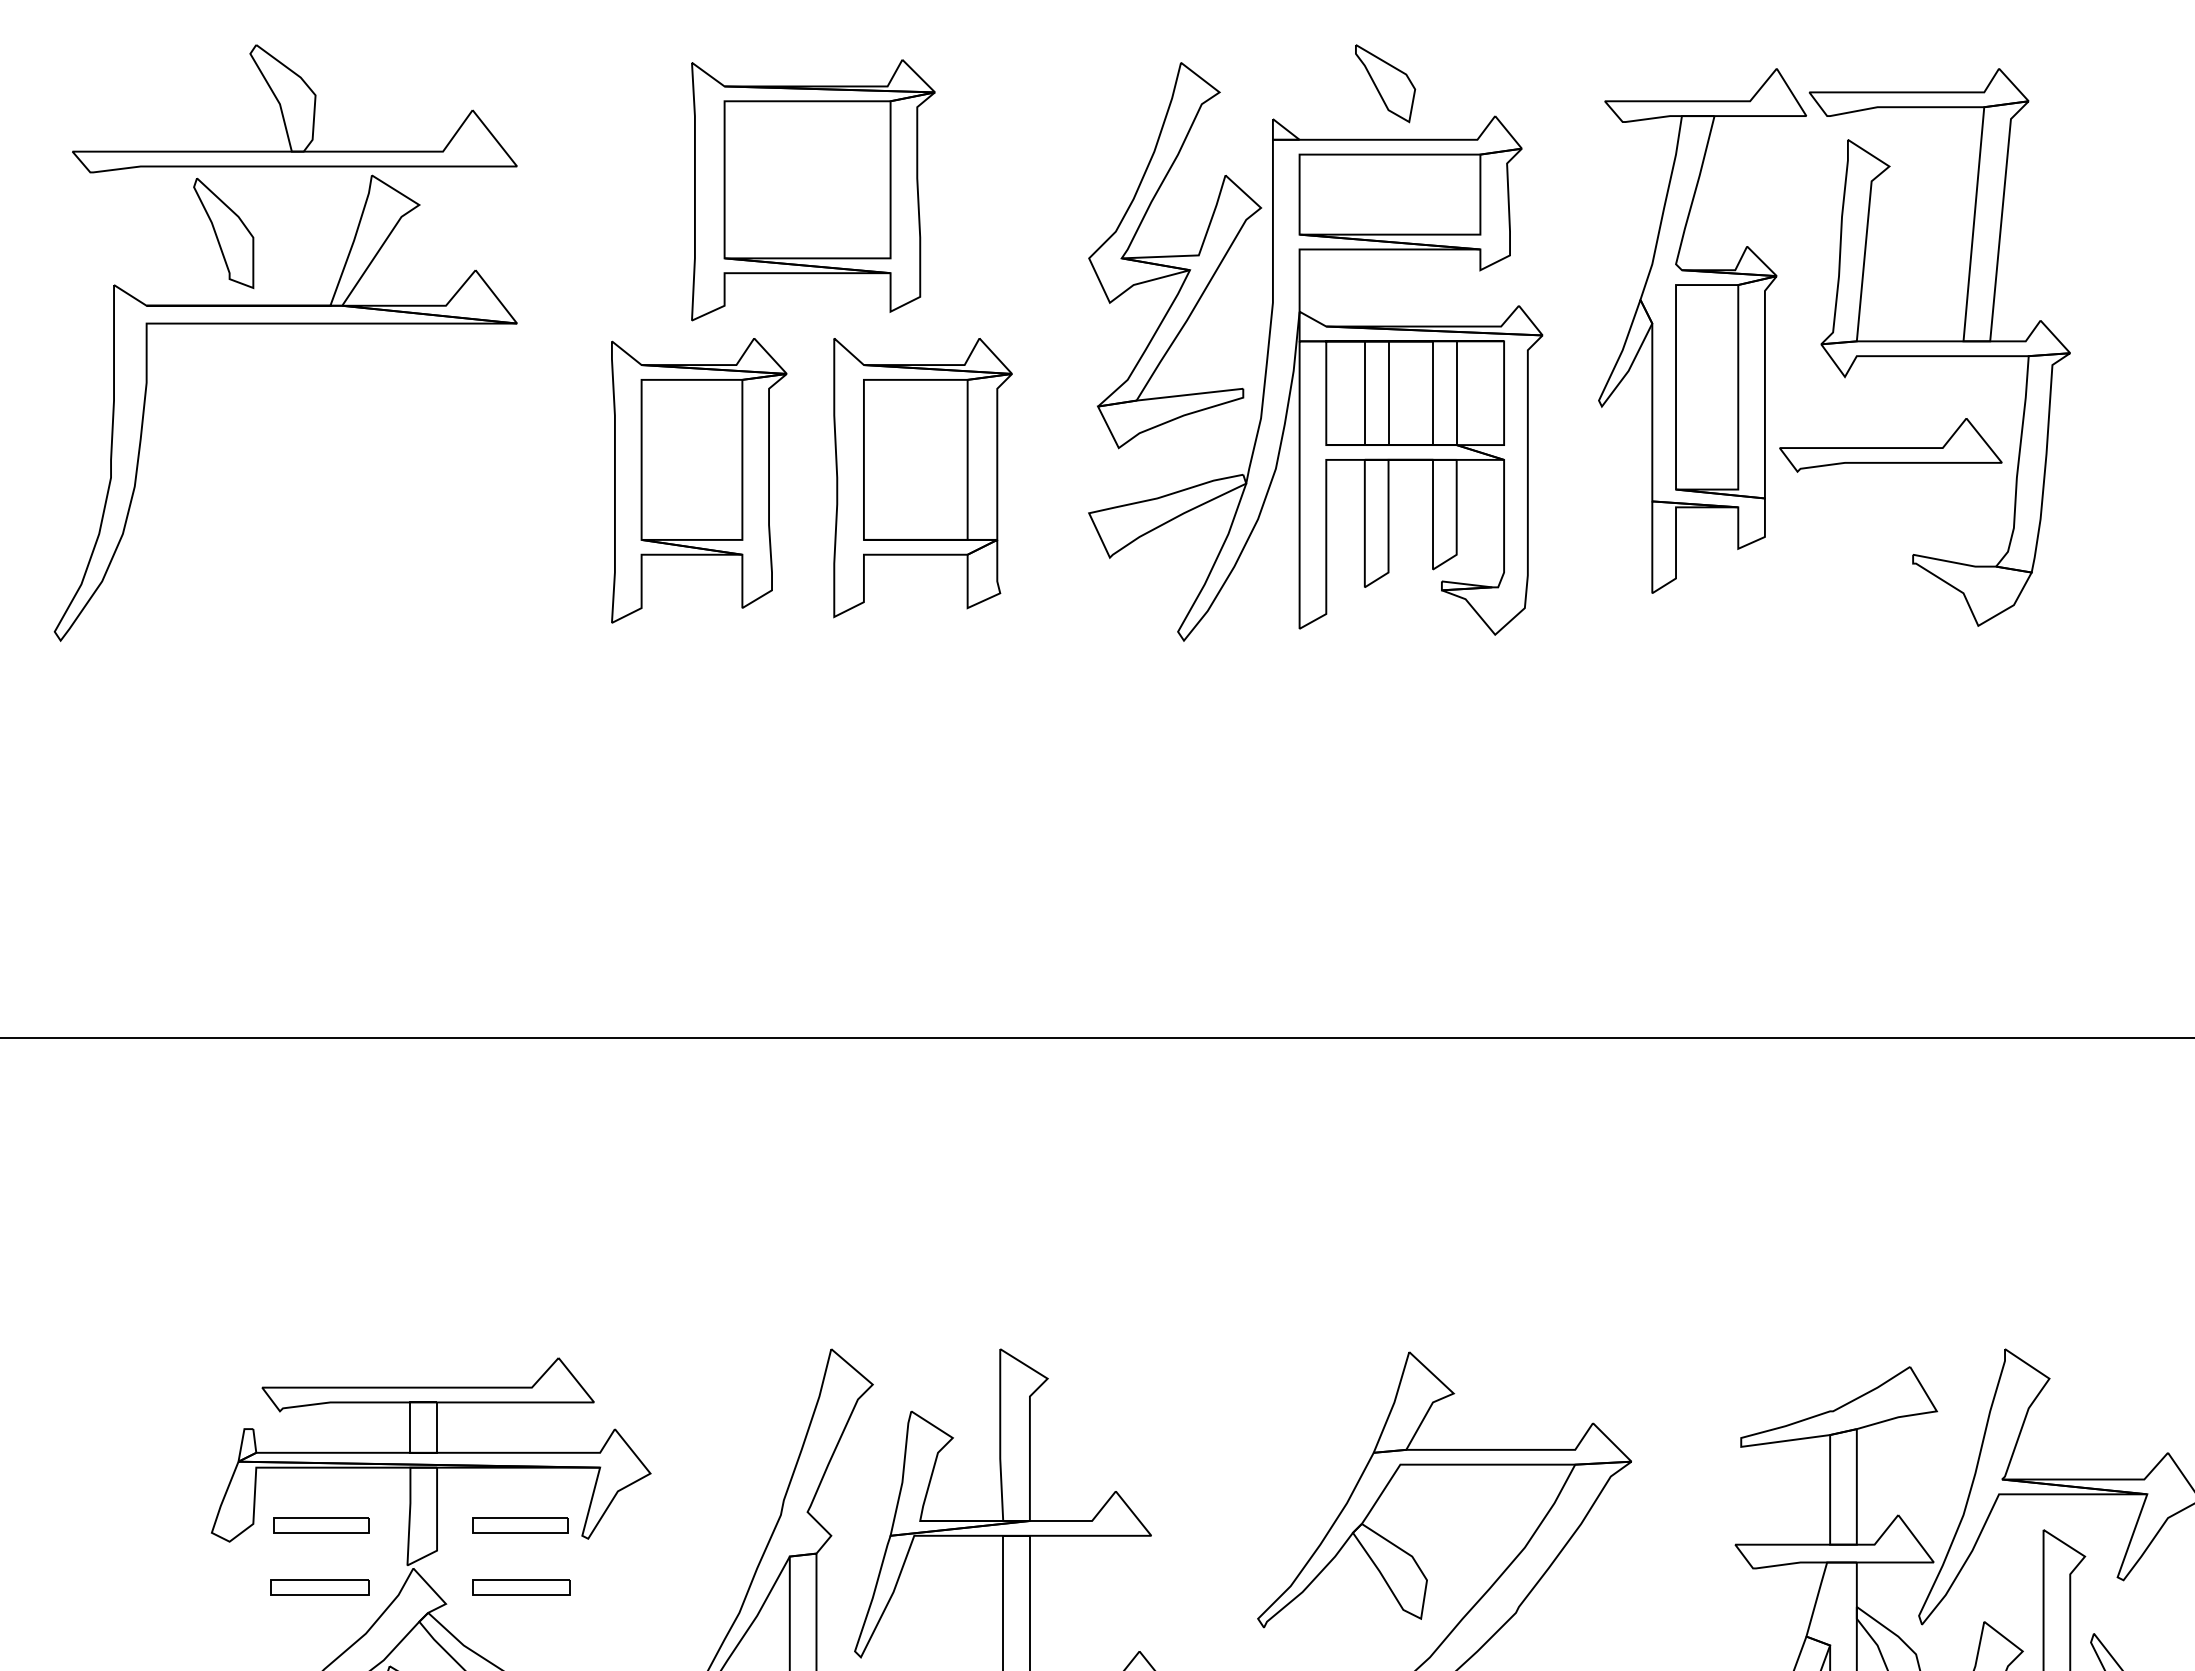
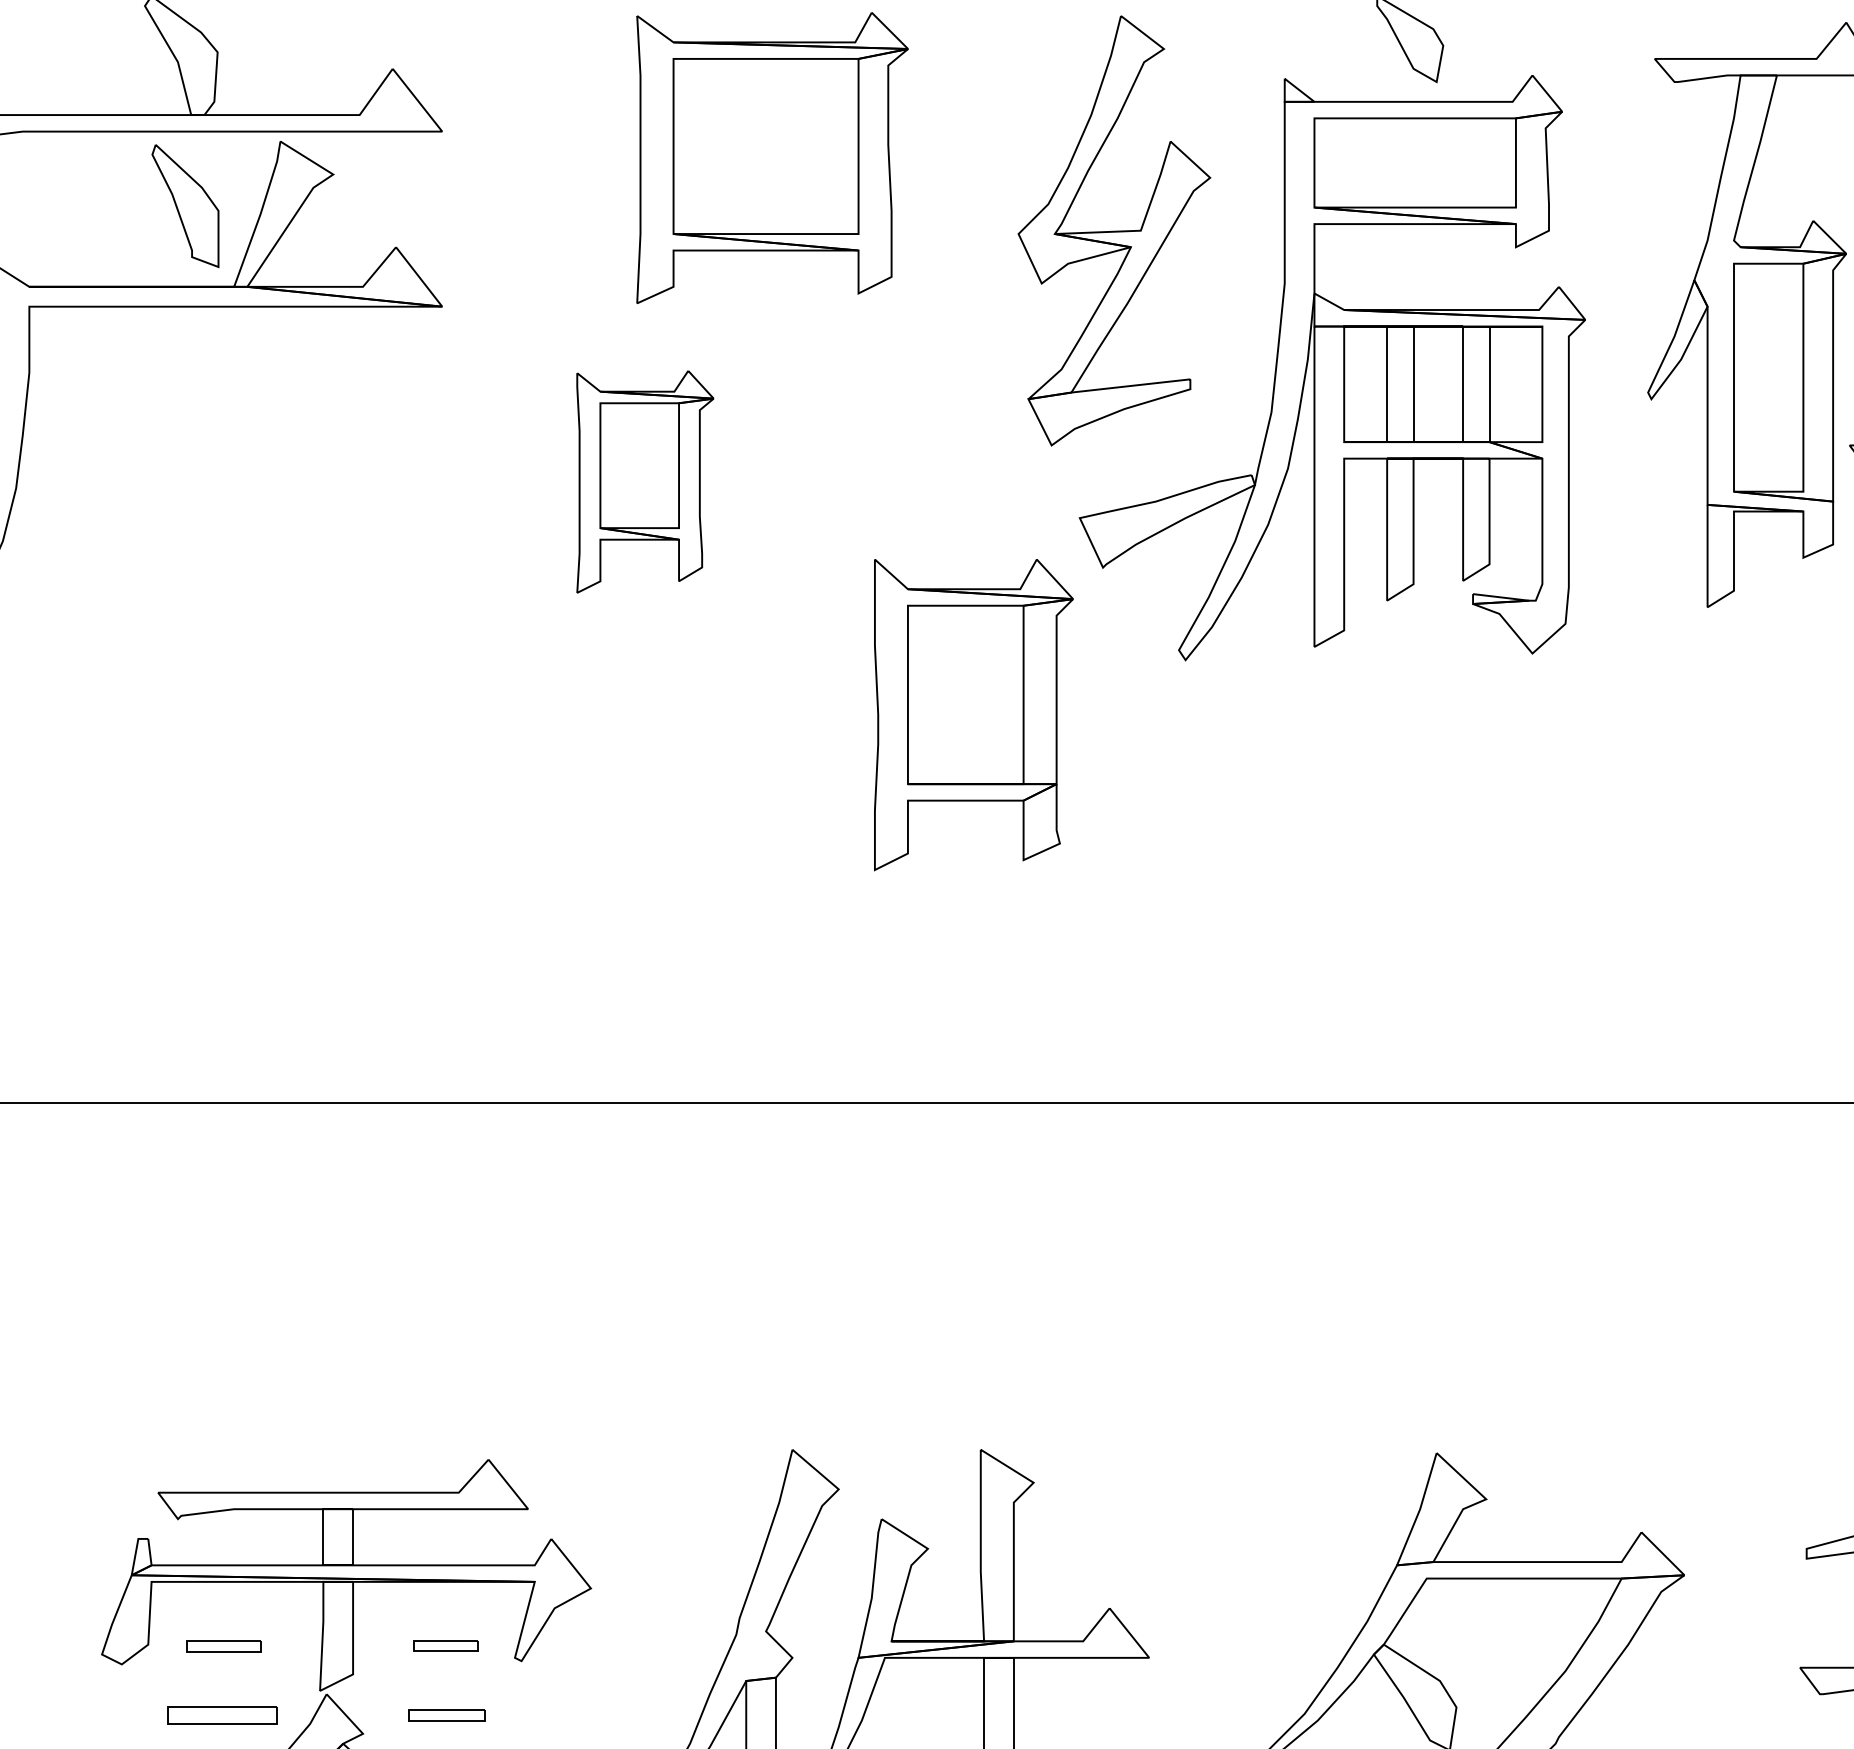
part: (223, 232) -> (185, 205), moved
part: (1175, 255) -> (1114, 230), moved
part: (922, 478) -> (973, 715), moved
part: (699, 480) -> (645, 481), size x0.7
part: (321, 1525) -> (224, 1646), size x0.7
part: (520, 1525) -> (446, 1646), size x0.6
part: (521, 1587) -> (447, 1715), size x0.7

